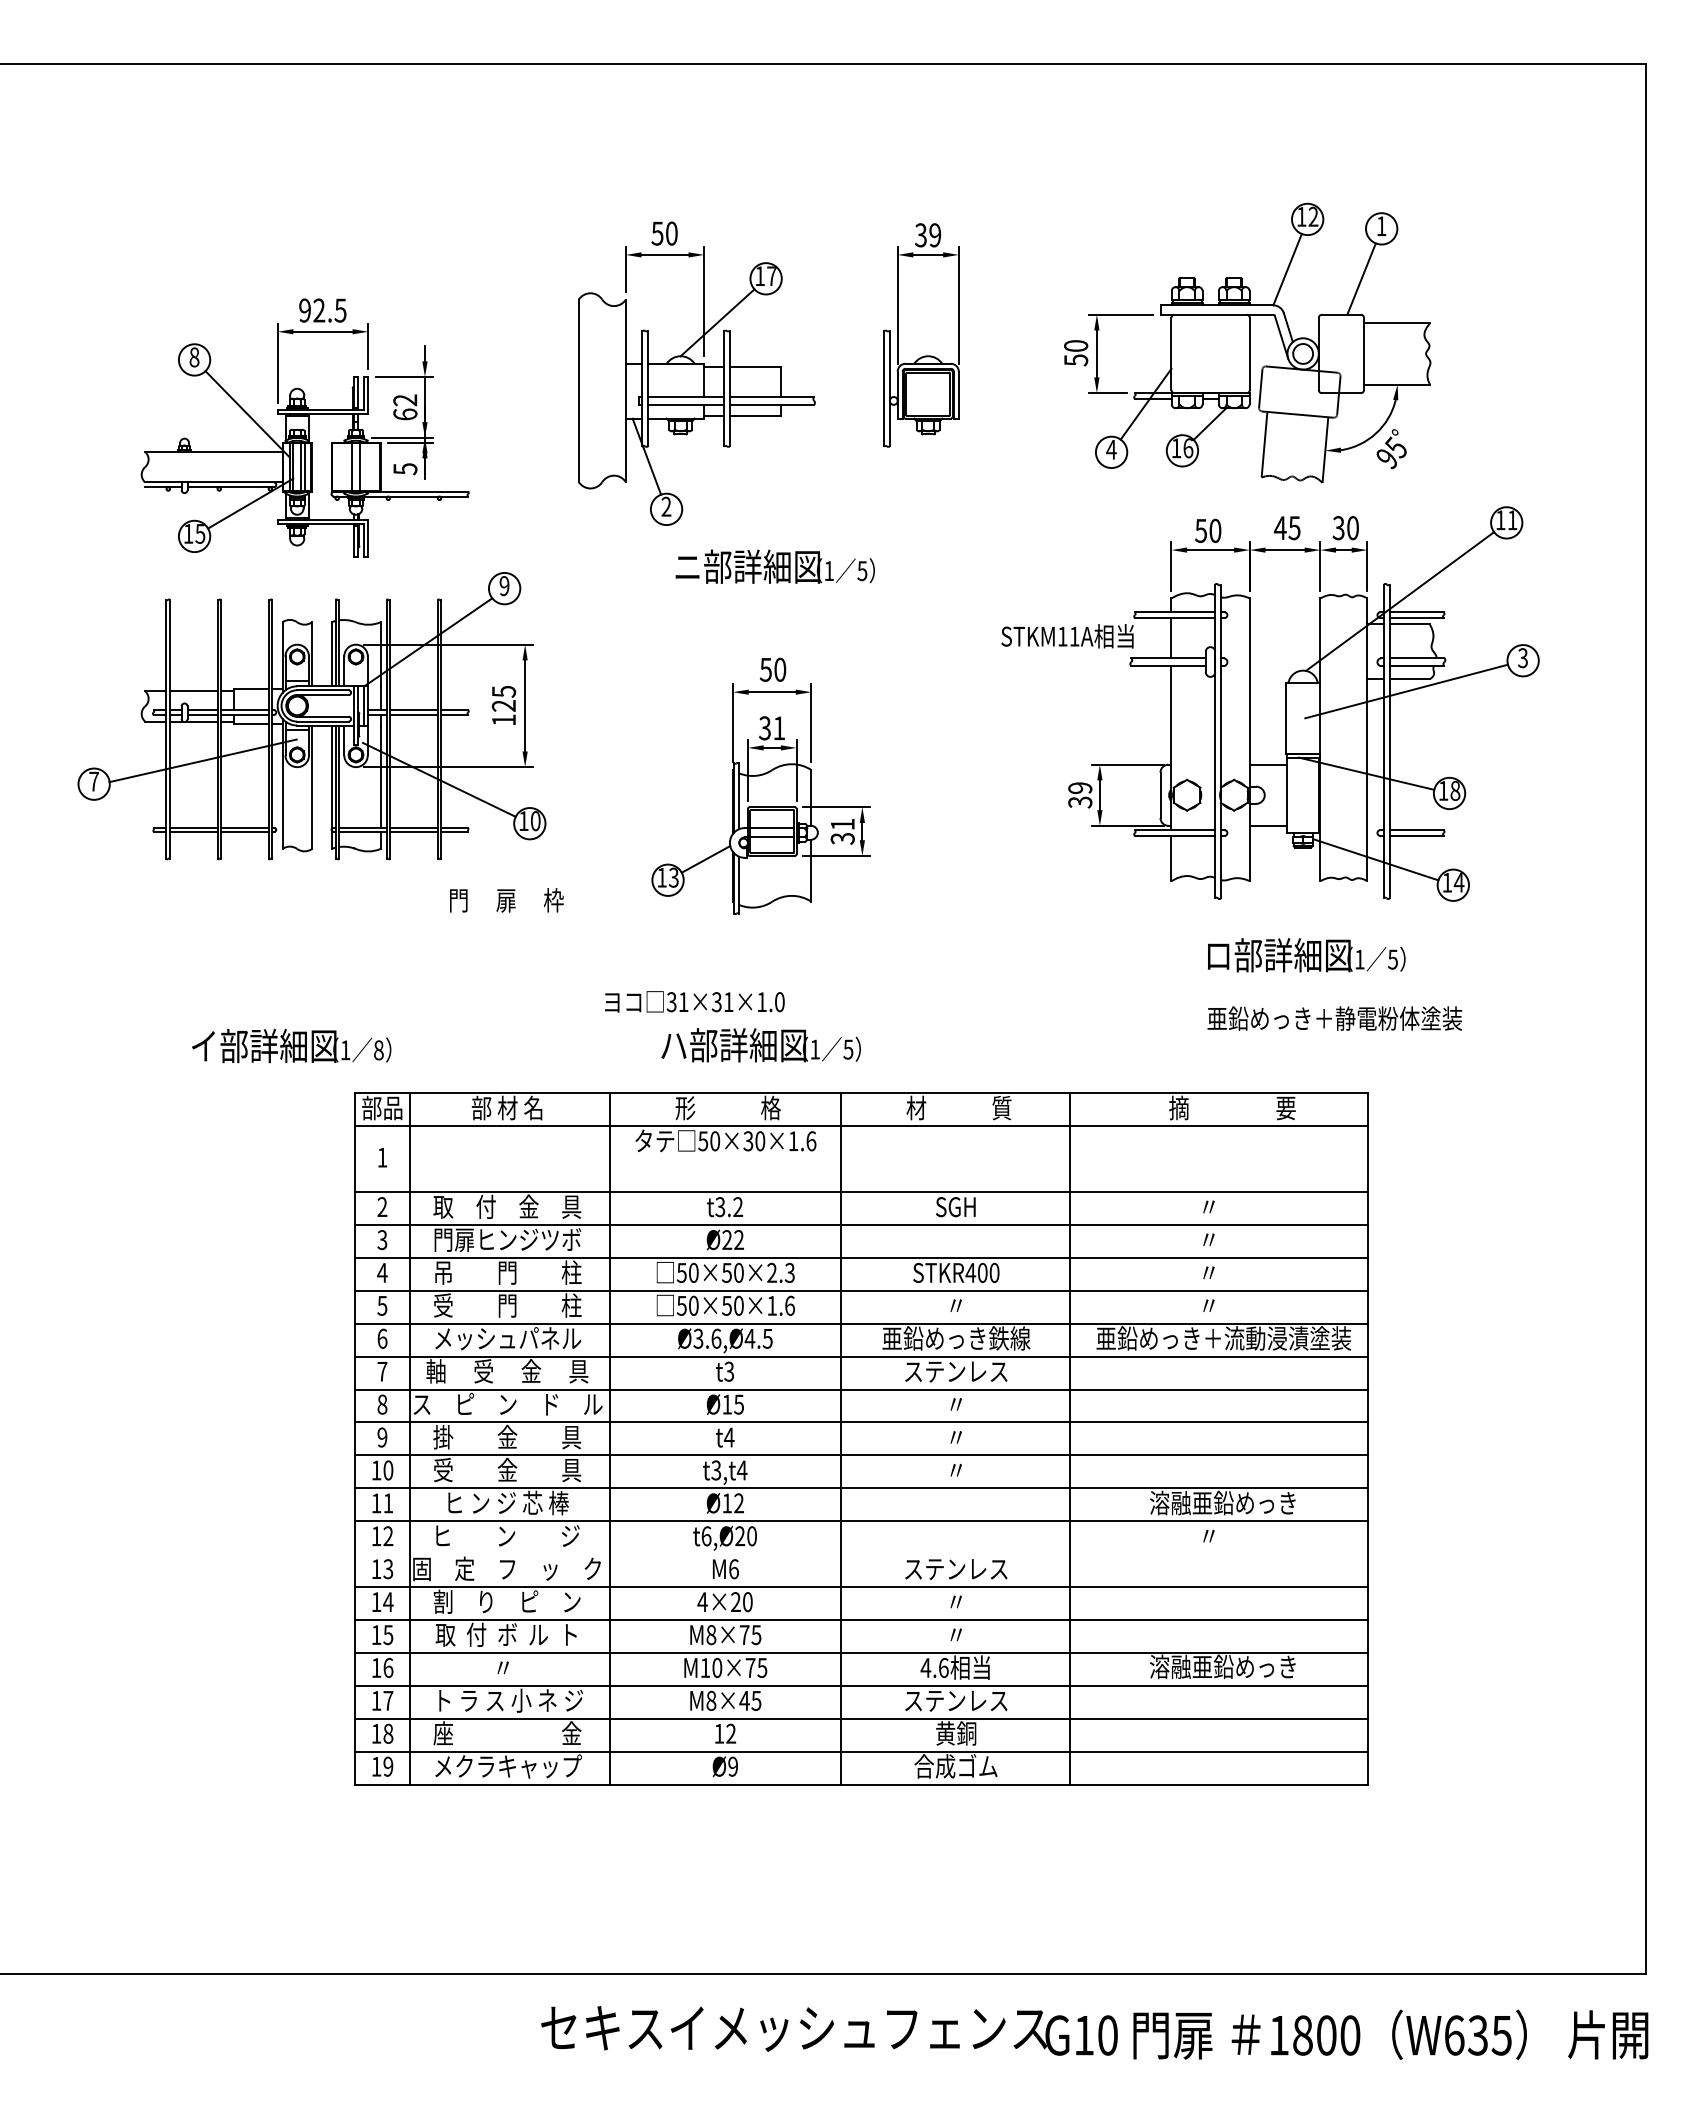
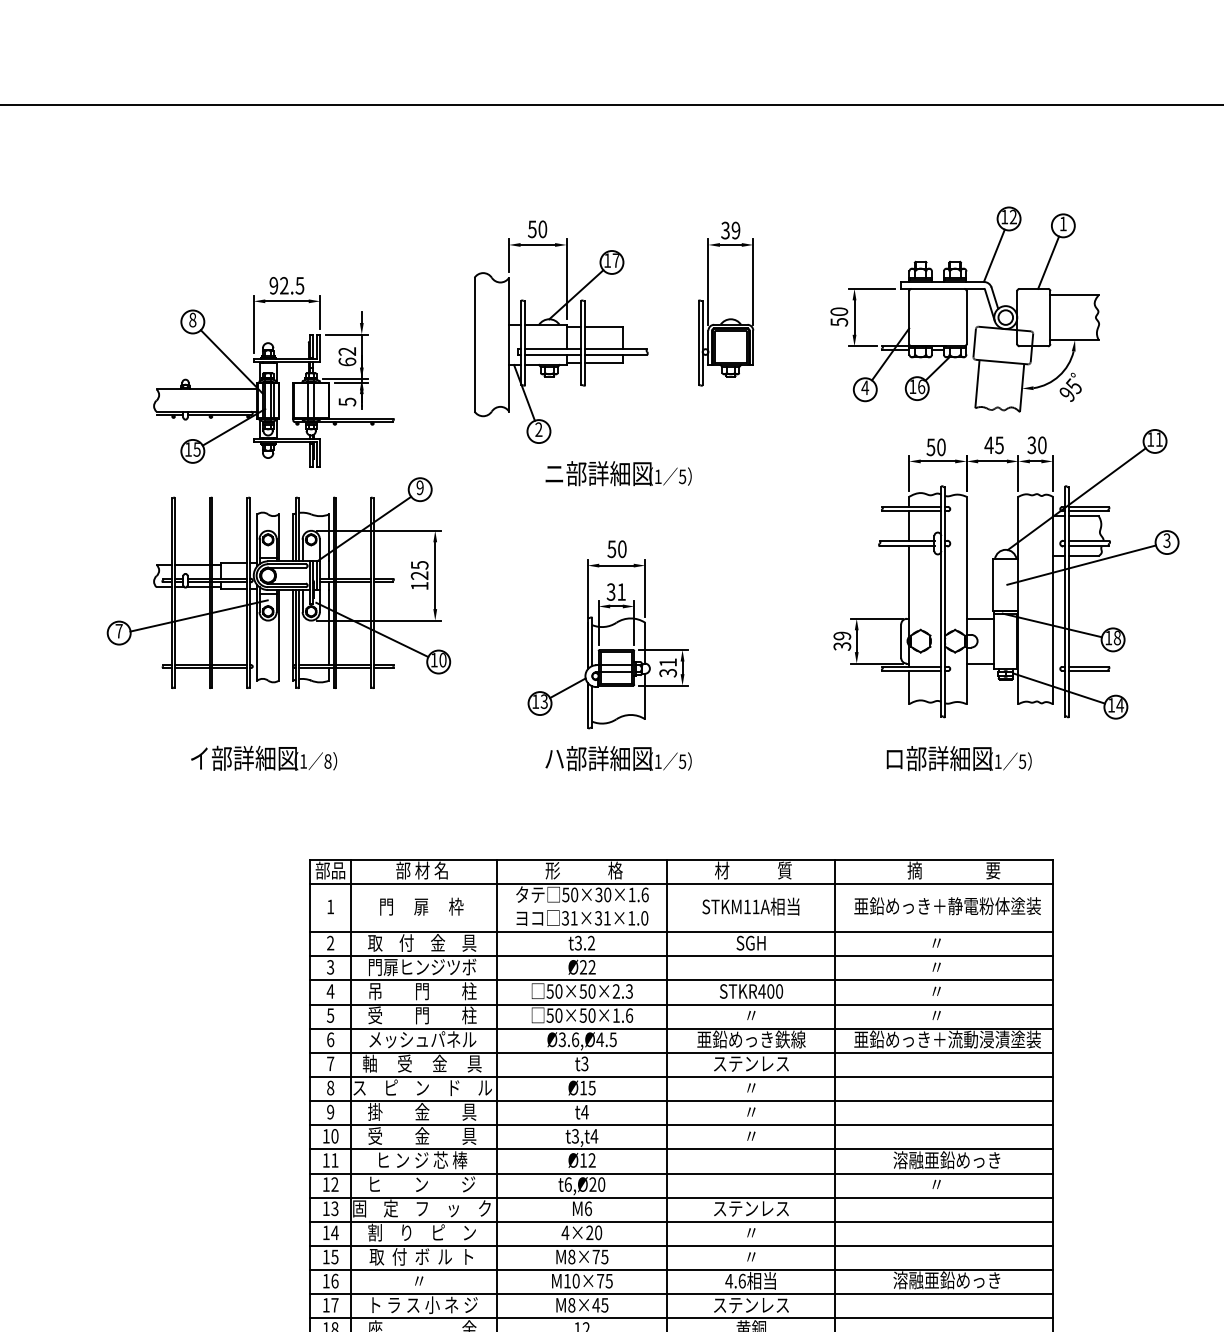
text: (1067, 636) -> (750, 906), moved
text: (506, 900) -> (421, 906), moved
text: (1306, 955) -> (959, 758), moved
text: (694, 1001) -> (582, 917), moved
text: (1334, 1018) -> (947, 906), moved
text: (291, 1045) -> (263, 757), moved
text: (760, 1045) -> (618, 758), moved
line: (861, 1554) -> (681, 1197), added

